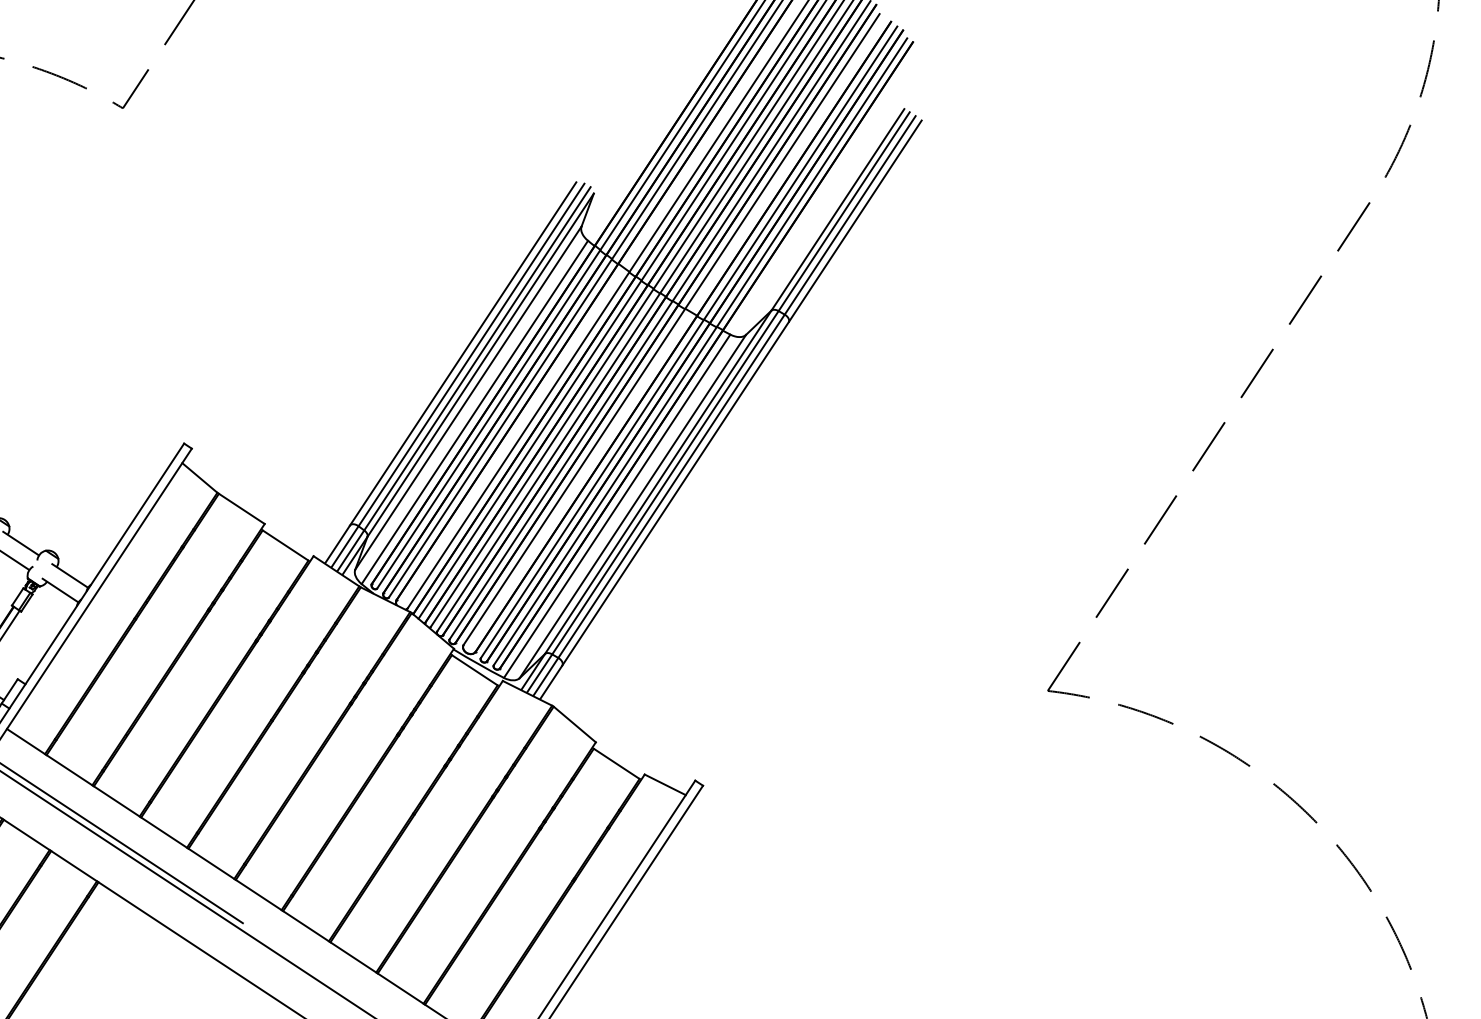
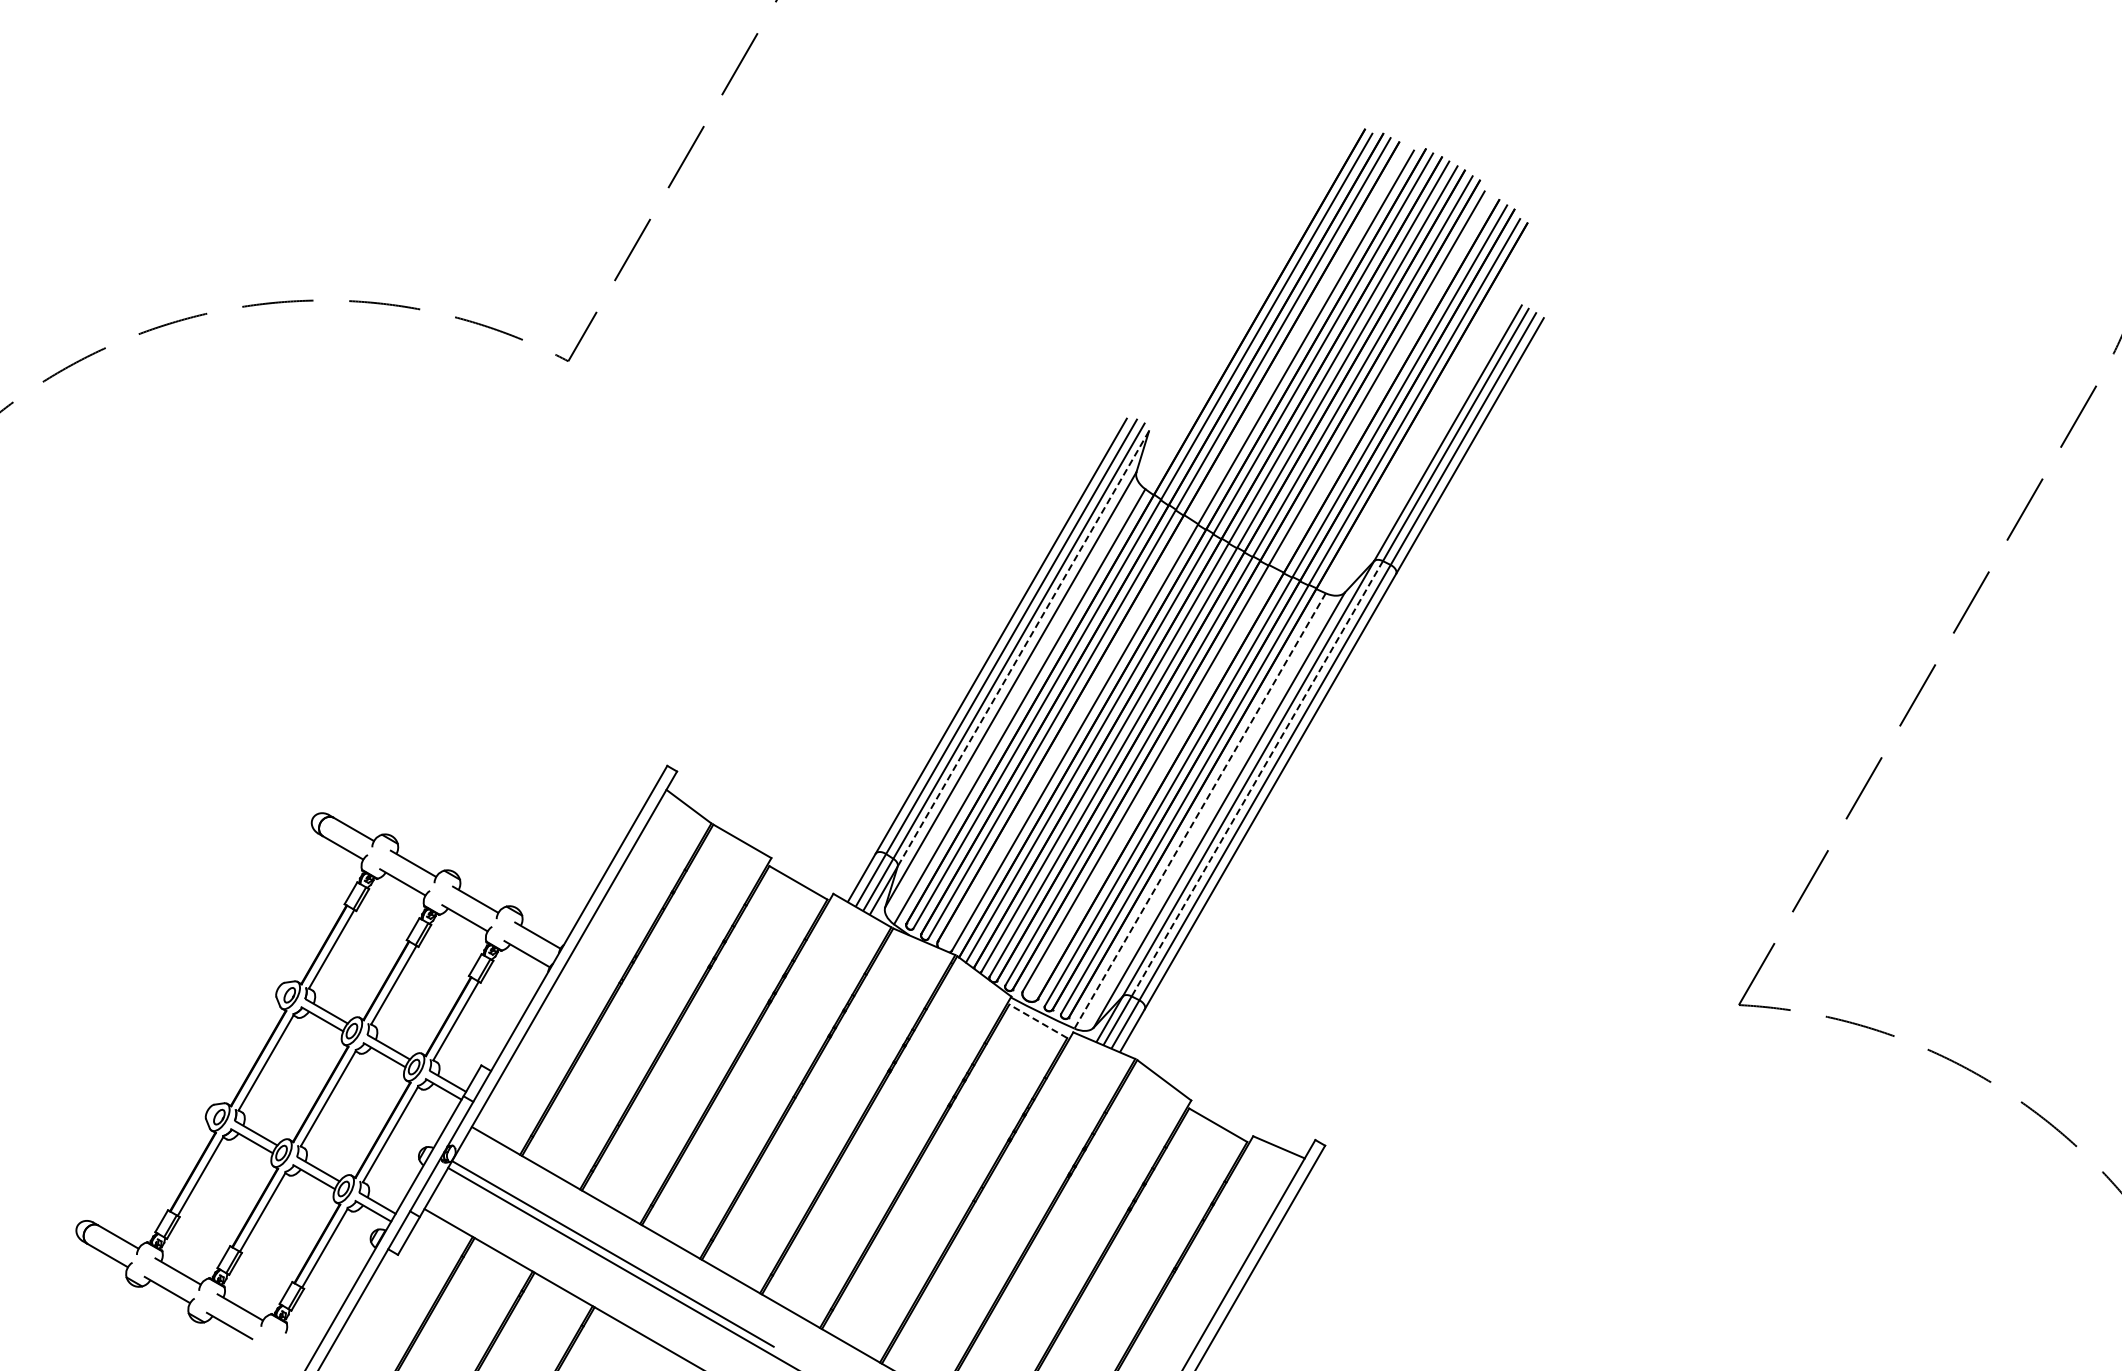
line: (480, 365) -> (1023, 649), solid -> dashed
line: (665, 483) -> (1257, 779), solid -> dashed
line: (616, 506) -> (1199, 811), solid -> dashed
line: (474, 670) -> (1037, 1021), solid -> dashed

